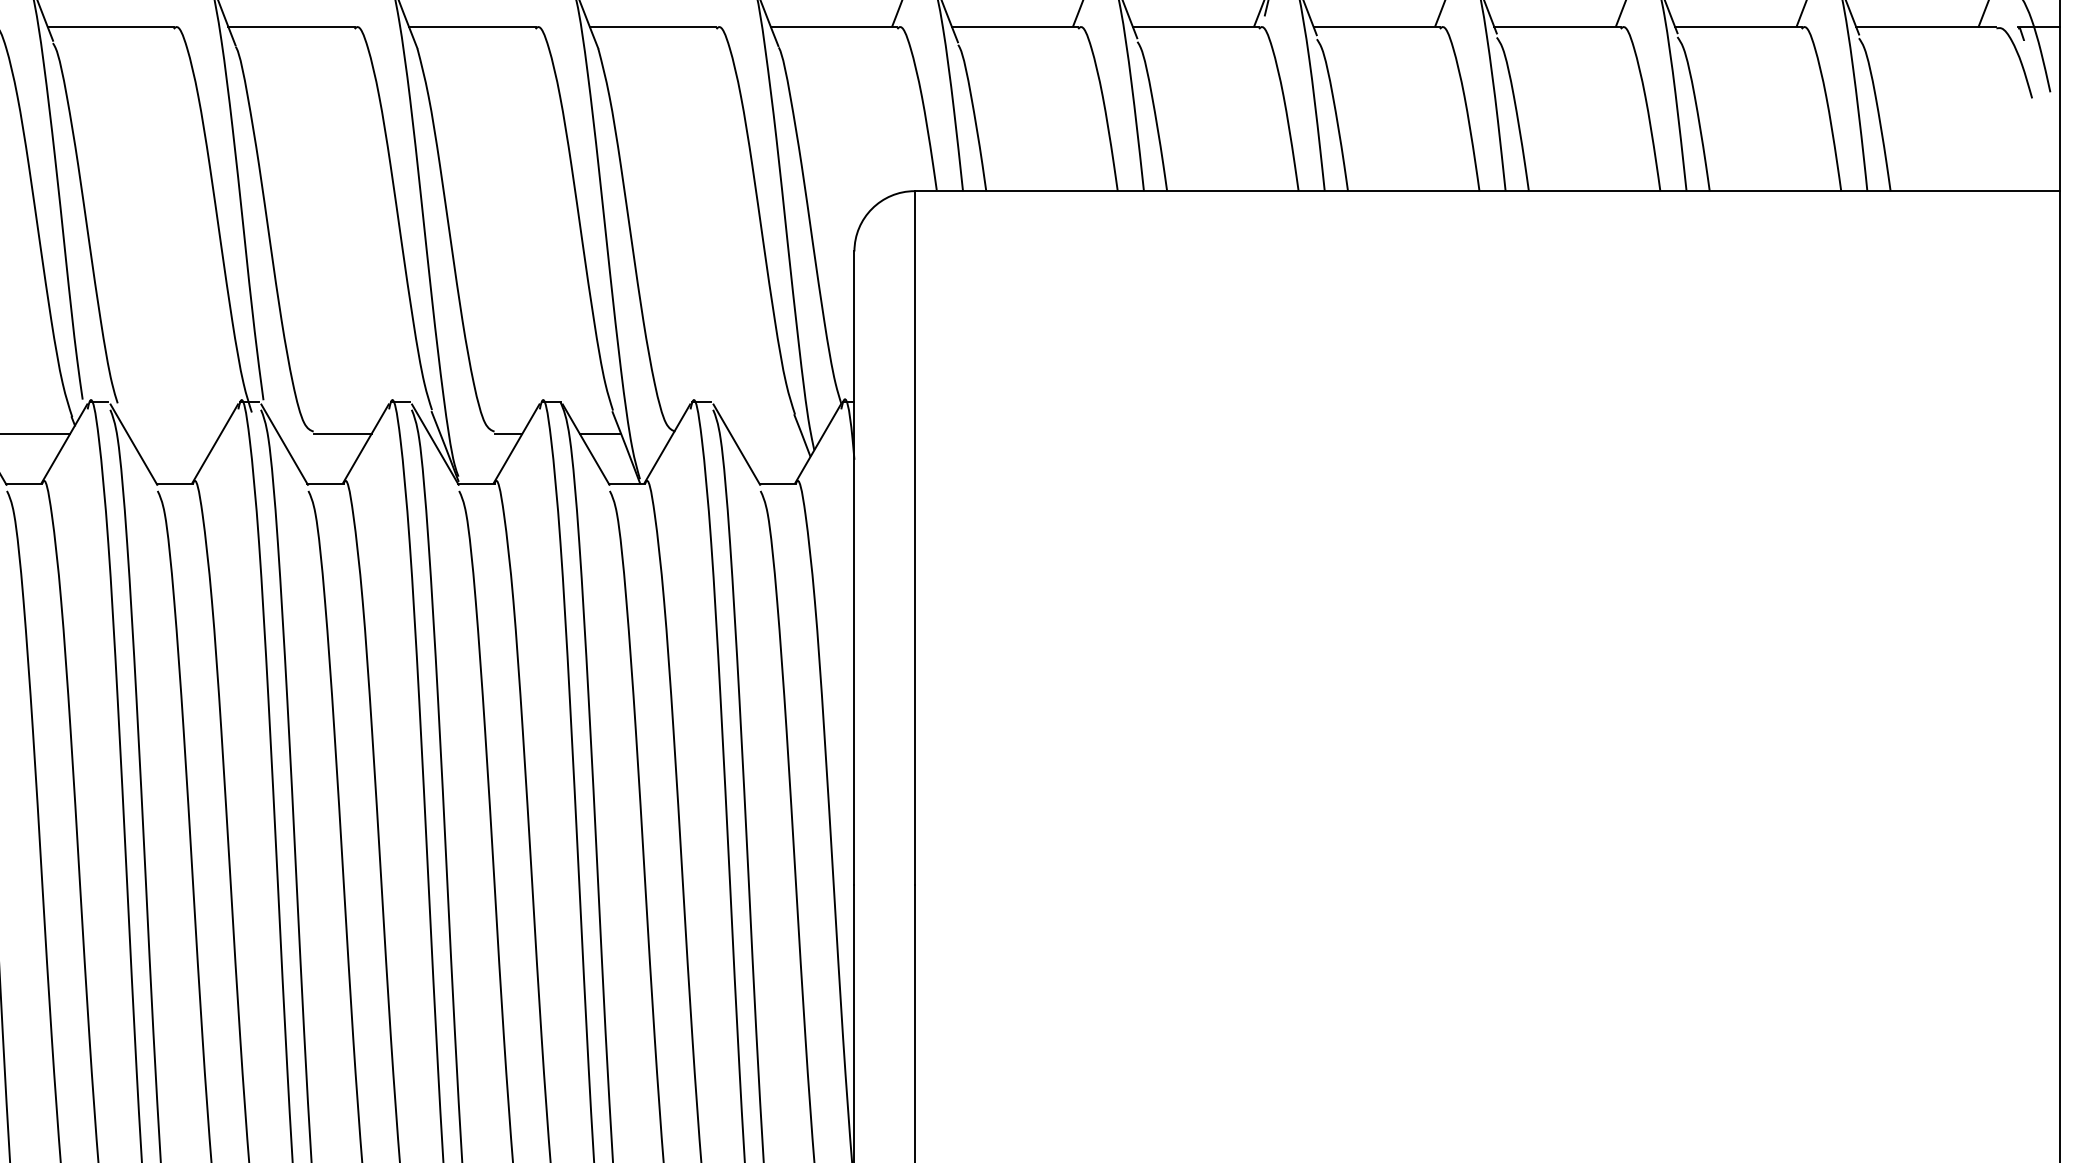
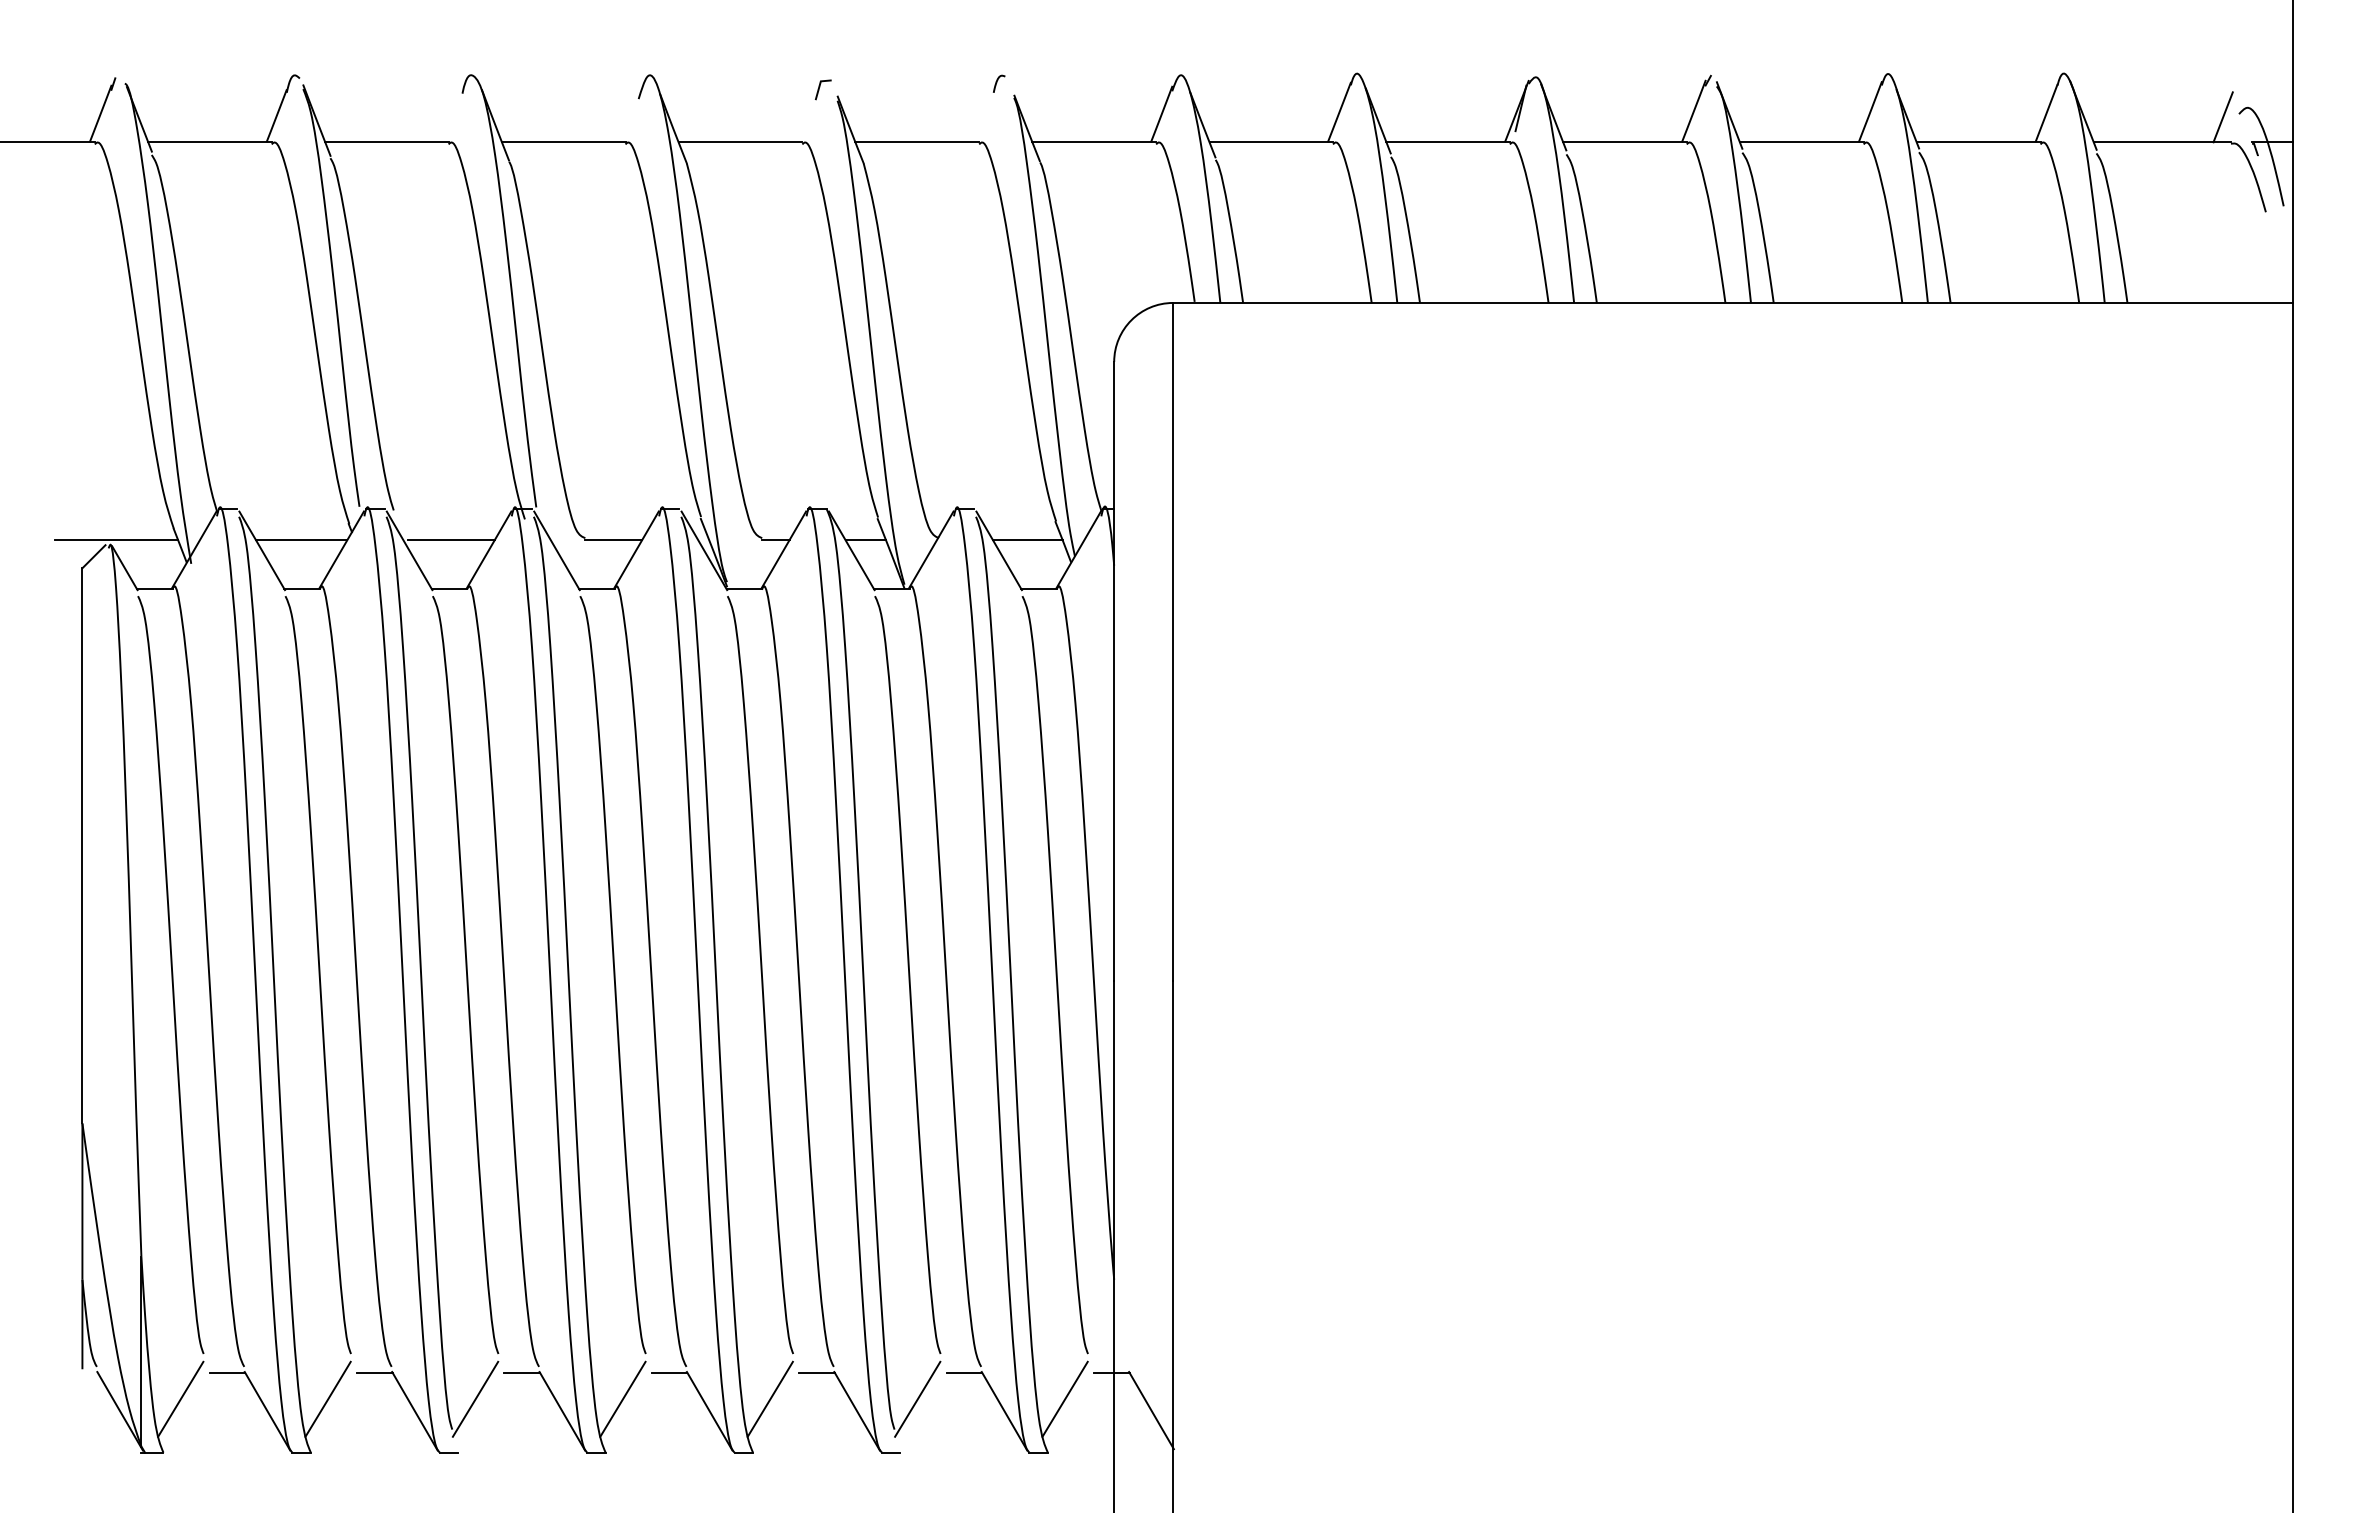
line: (176, 434) -> (451, 540), added
line: (765, 434) -> (1027, 540), added

